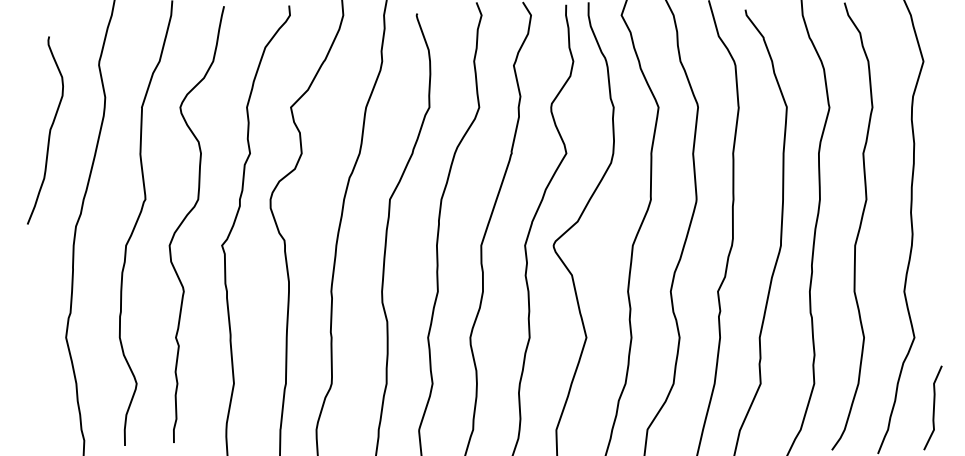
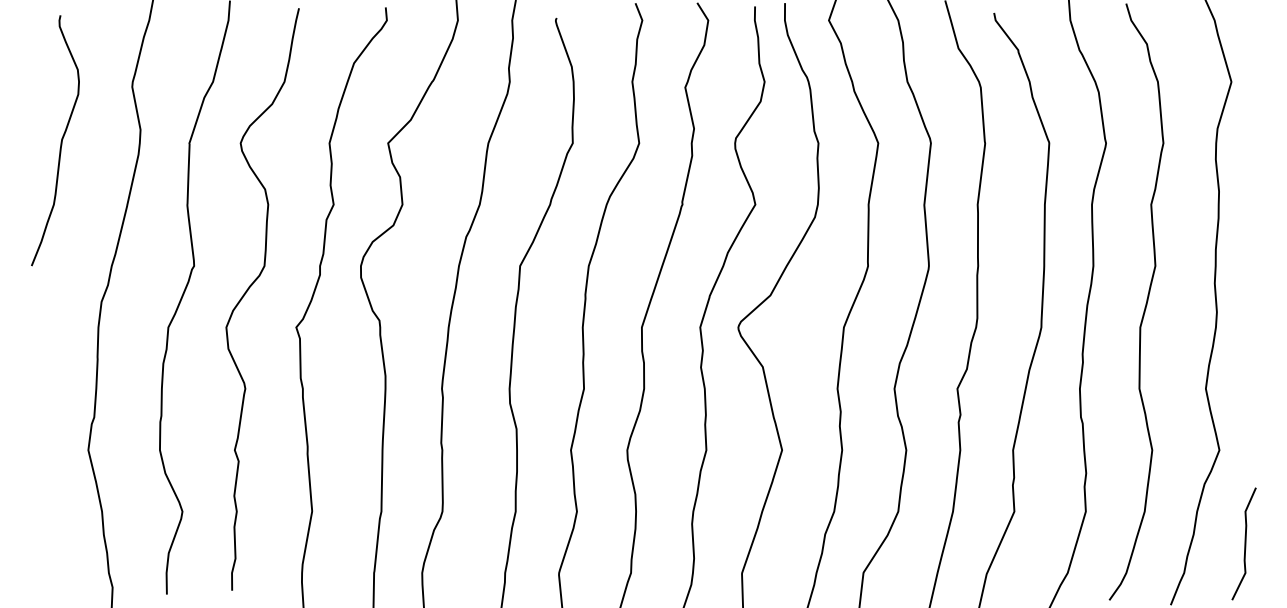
curve: (49, 130) -> (60, 140), moved

